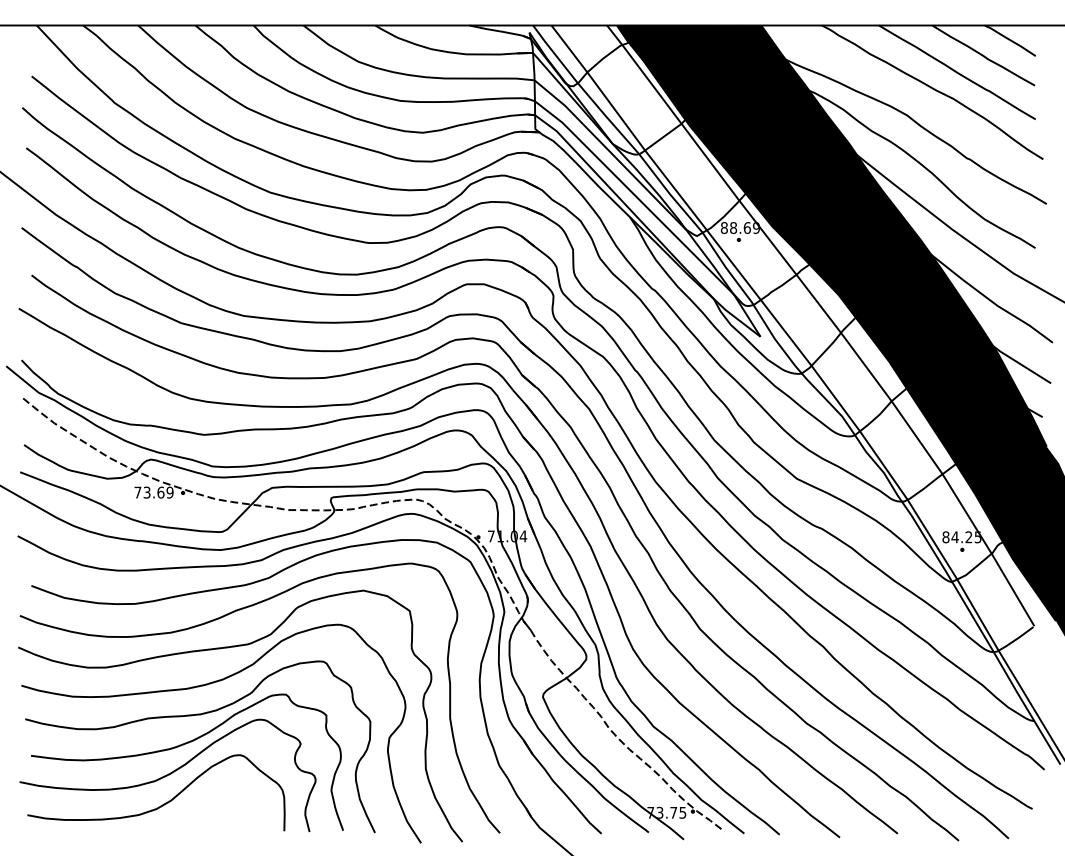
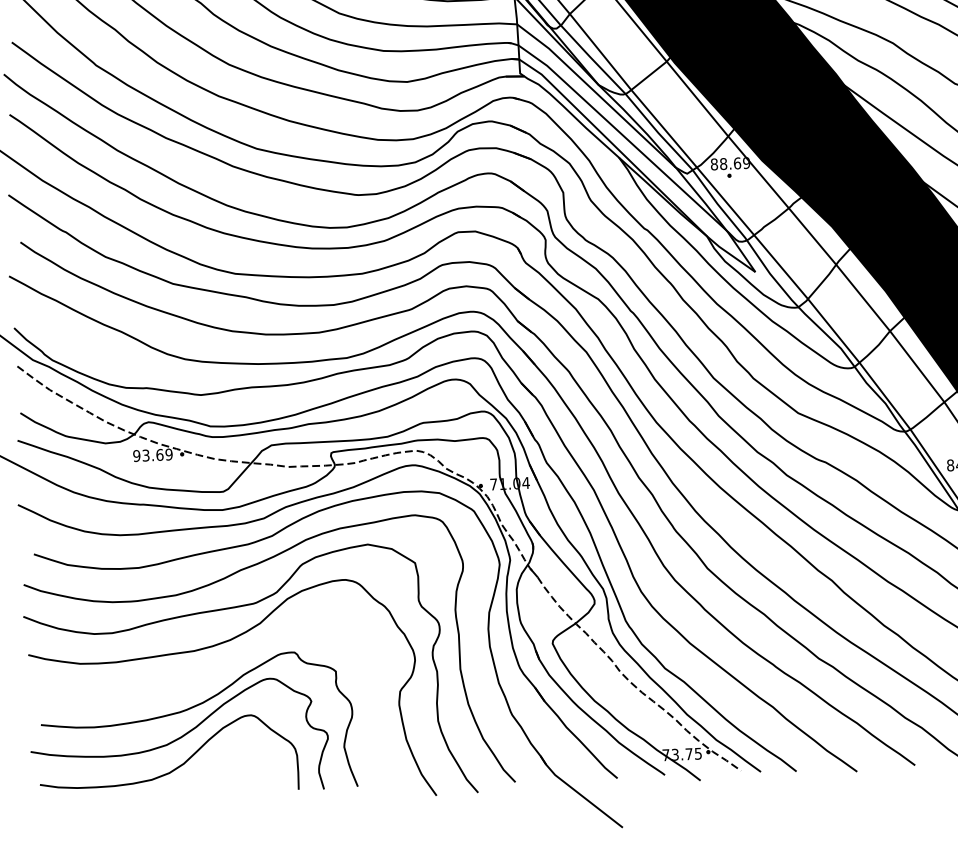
text: (137, 492) -> (136, 455), 73.69 -> 93.69
curve: (200, 715) -> (209, 677), removed

